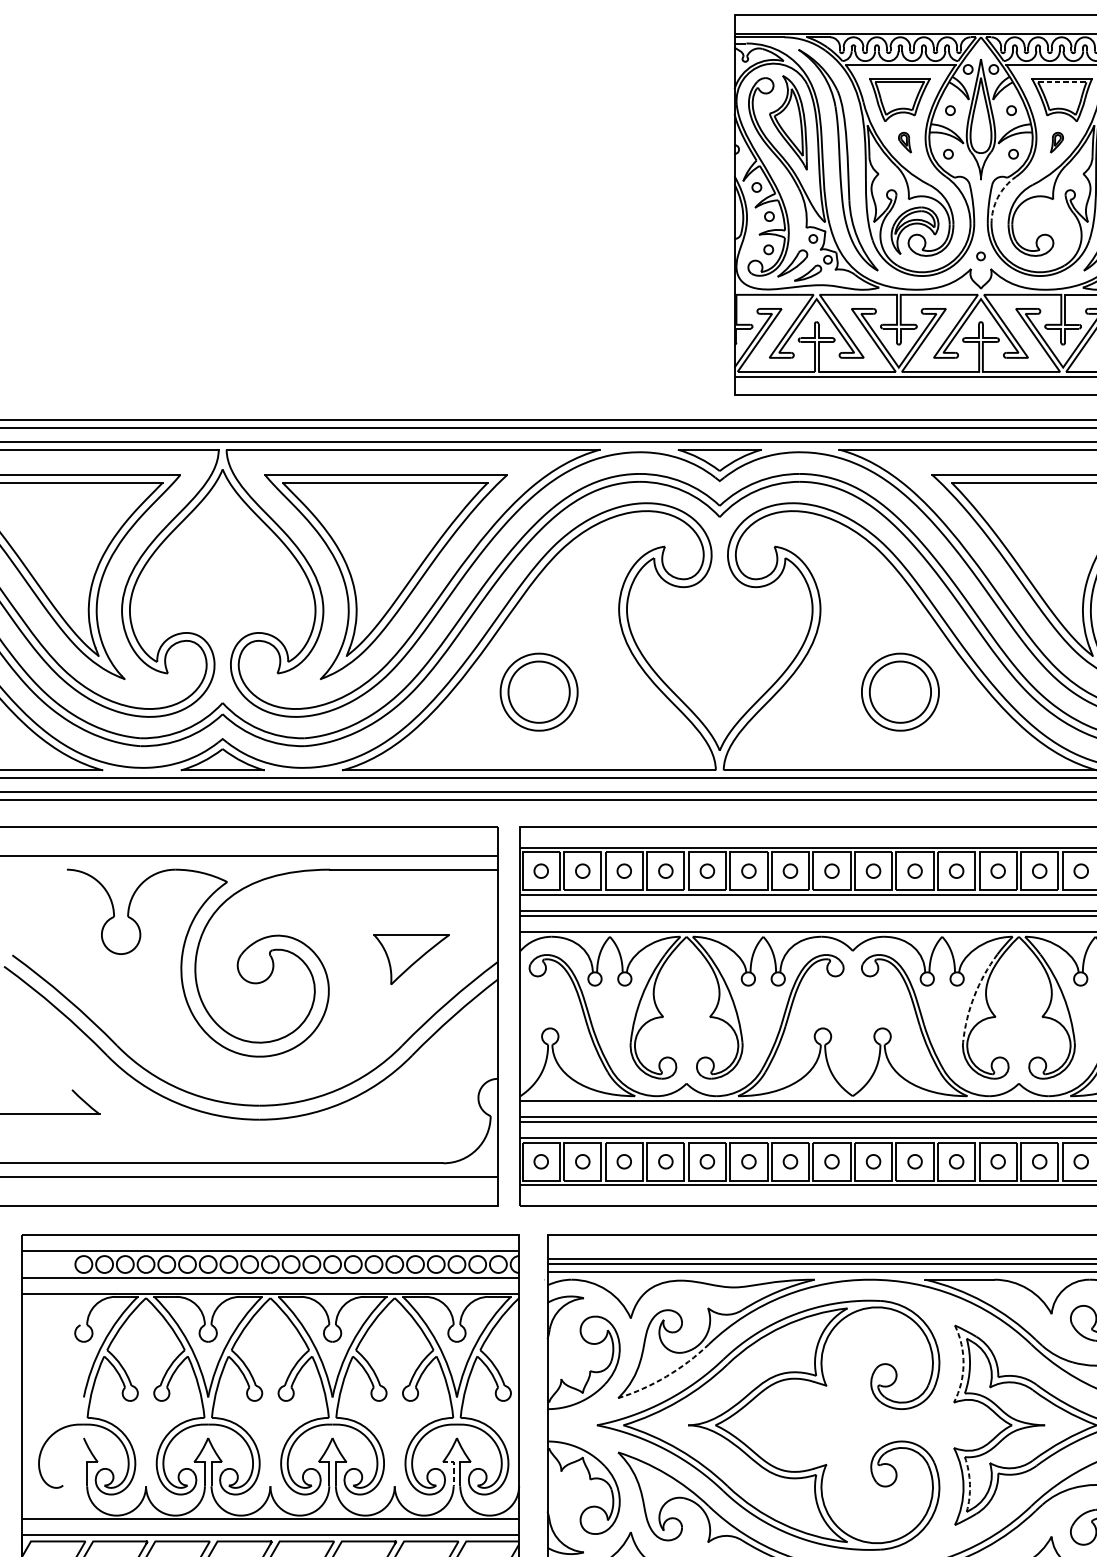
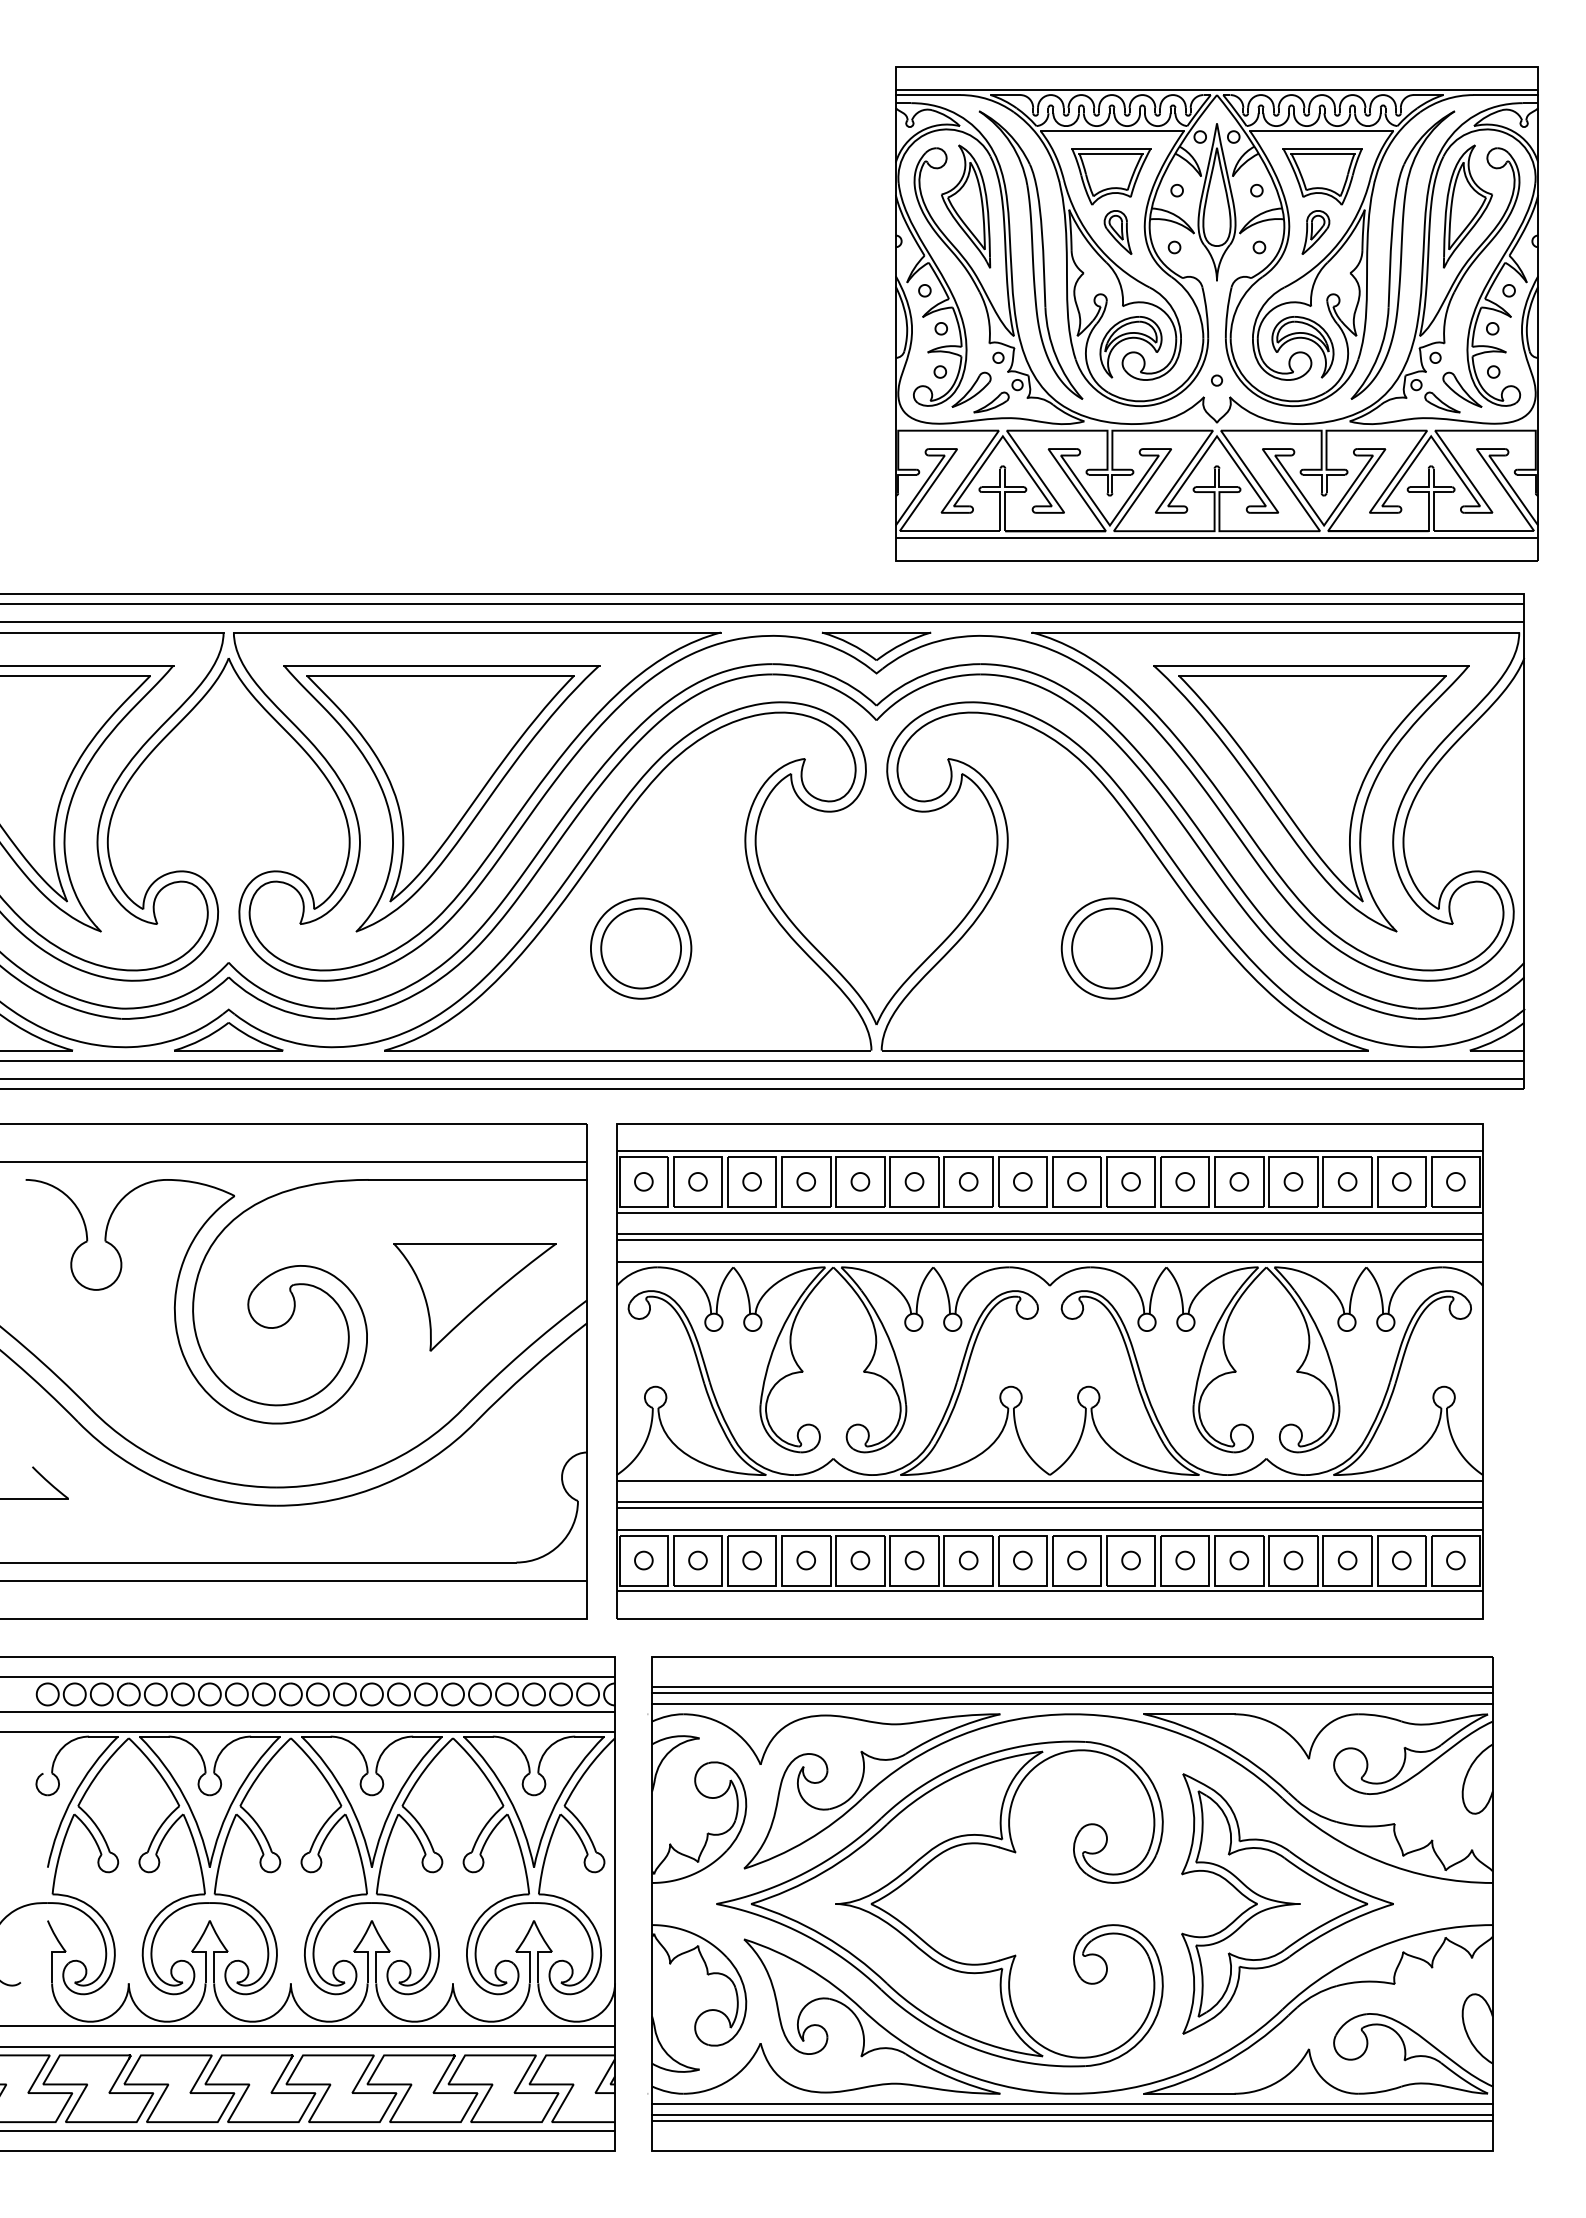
line: (1062, 82) -> (1323, 153), dashed -> solid
part: (904, 142) -> (1117, 232), size x1.67
part: (1056, 142) -> (1315, 232), size x1.67
arc: (998, 197) -> (1239, 303), dashed -> solid
part: (1048, 224) -> (1305, 339), added
part: (411, 959) -> (474, 1297), size x1.67
arc: (974, 995) -> (1208, 1344), dashed -> solid
arc: (963, 1364) -> (1194, 1824), dashed -> solid
arc: (666, 1376) -> (807, 1840), dashed -> solid
line: (453, 1468) -> (529, 1960), dashed -> solid
arc: (969, 1484) -> (1202, 1981), dashed -> solid

